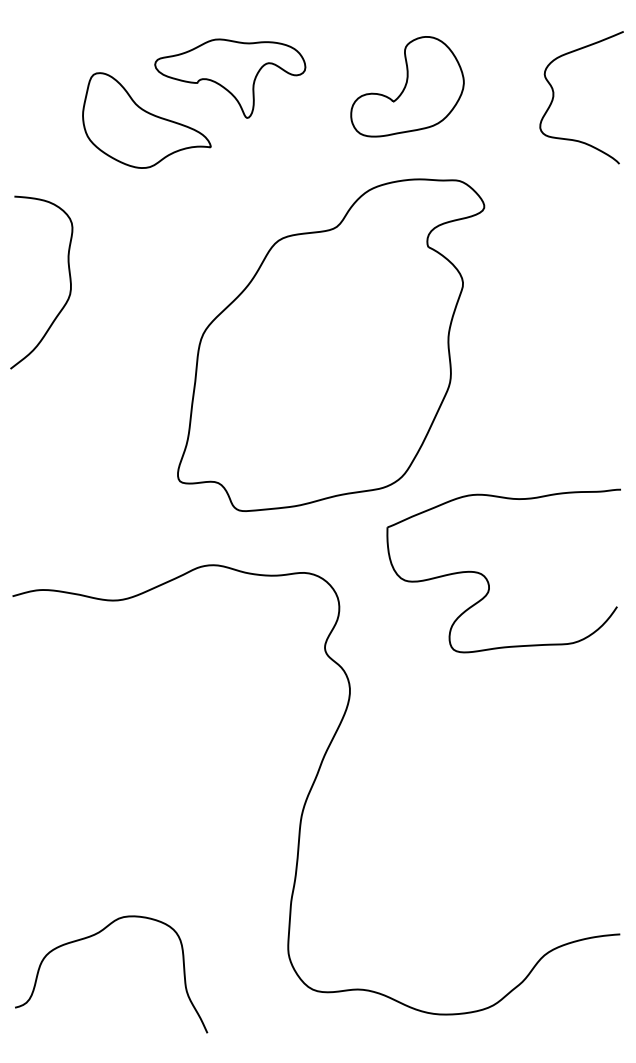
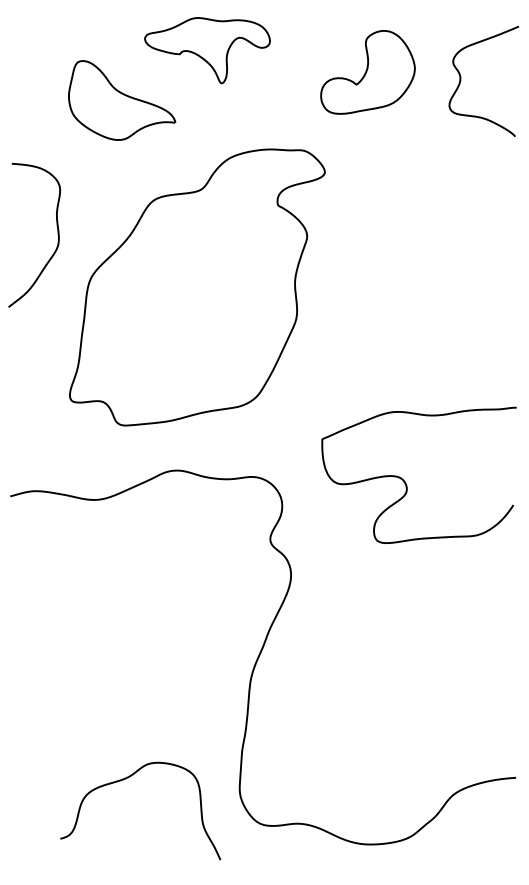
part: (230, 78) -> (207, 50), moved
part: (406, 86) -> (367, 72), moved
part: (331, 345) -> (197, 287), moved
curve: (94, 936) -> (126, 779), moved

